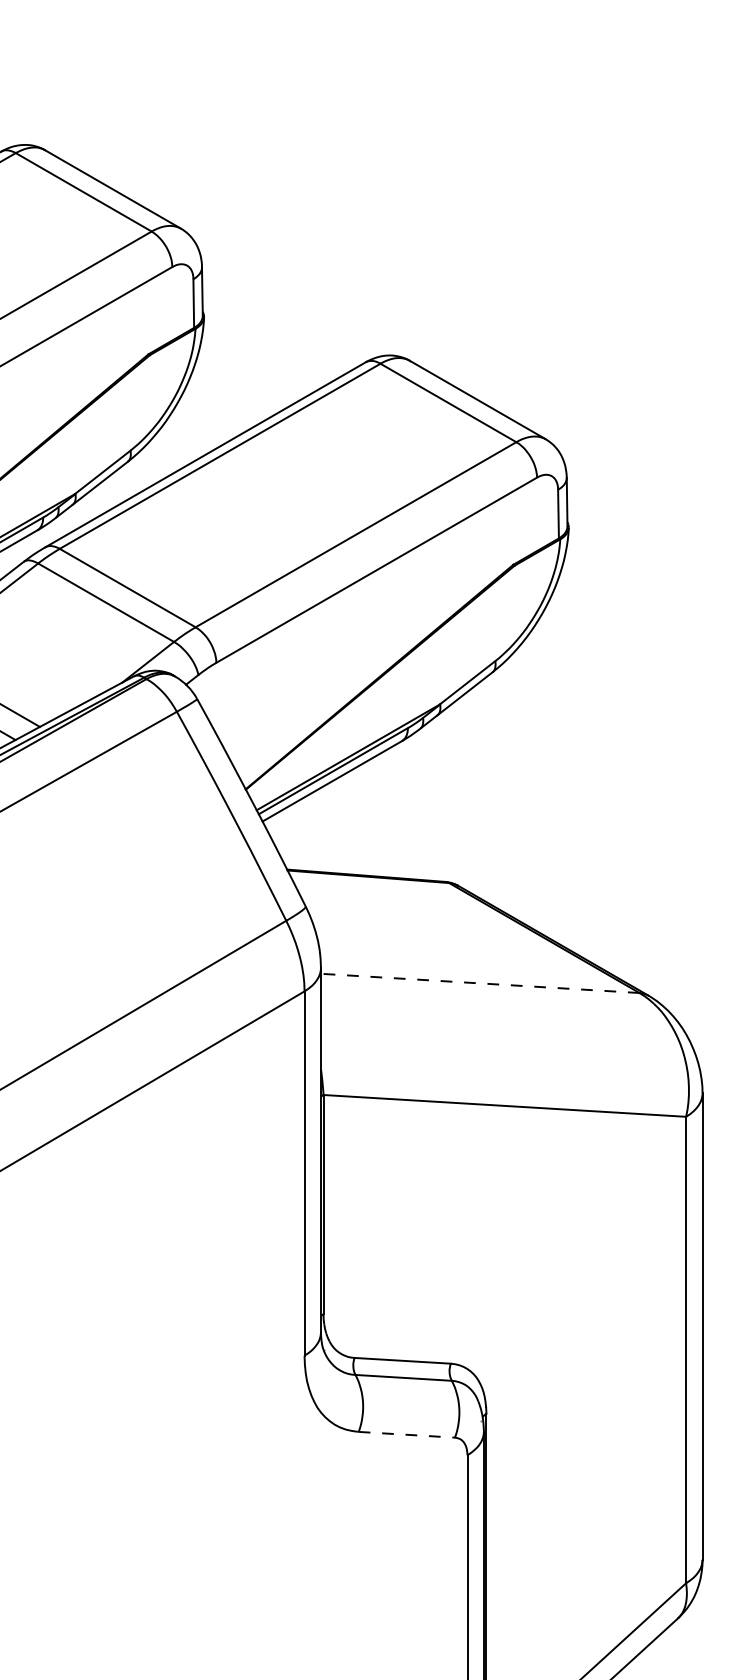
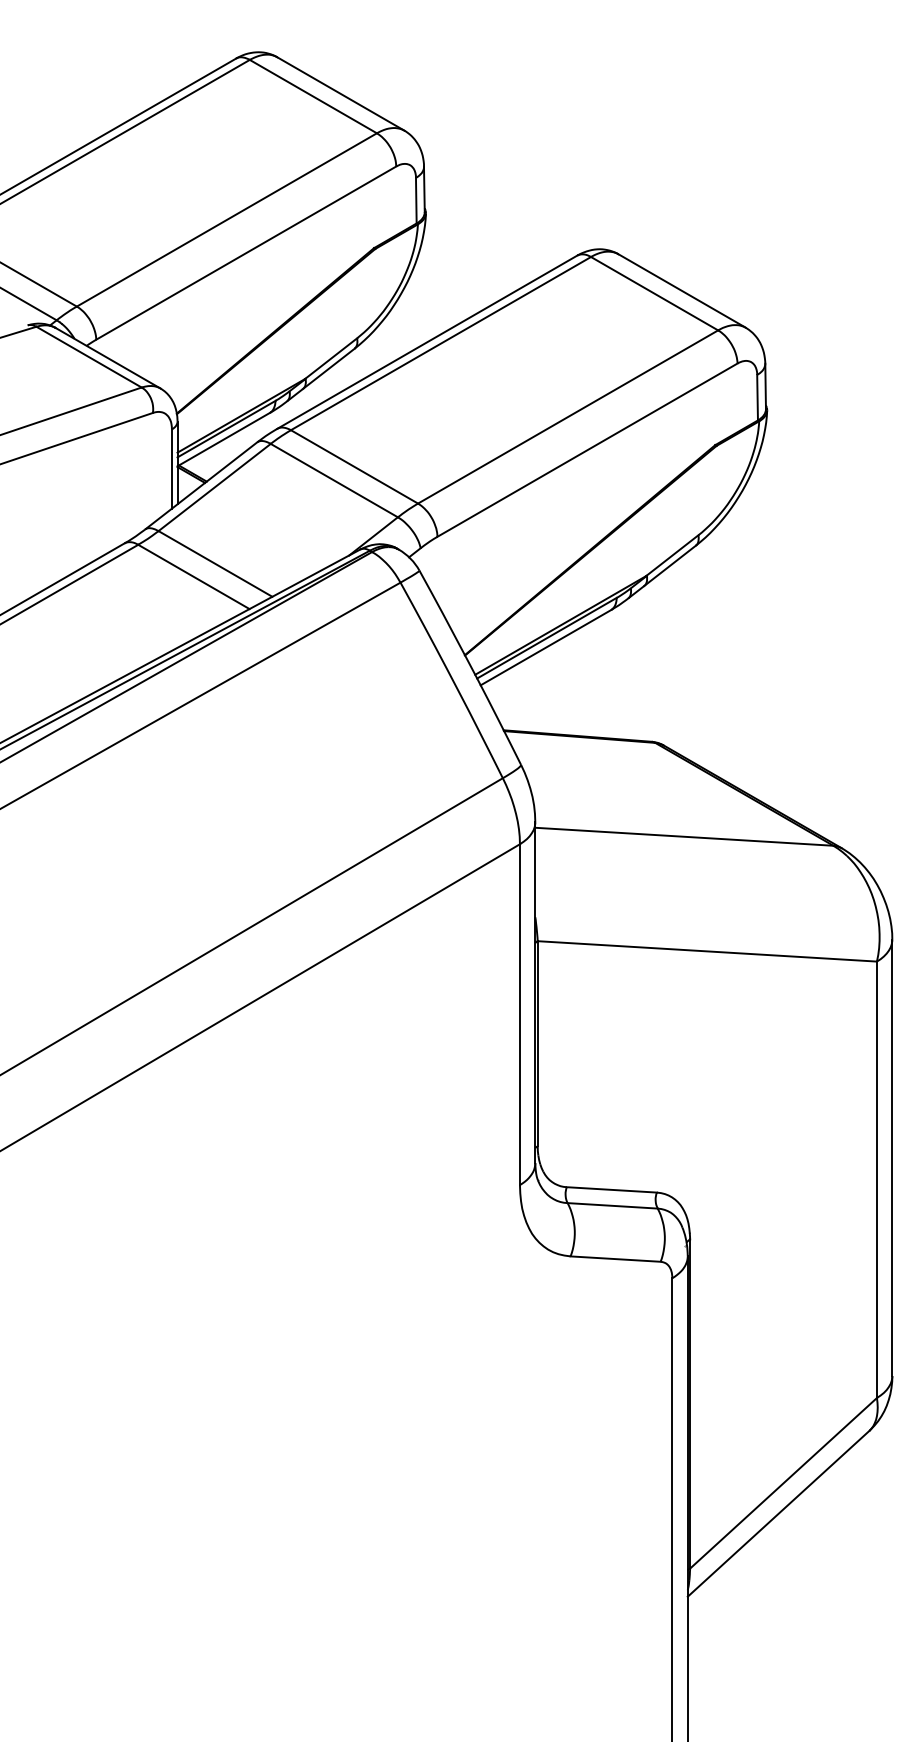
line: (479, 983) -> (683, 836), dashed -> solid
line: (407, 1435) -> (616, 1259), dashed -> solid

